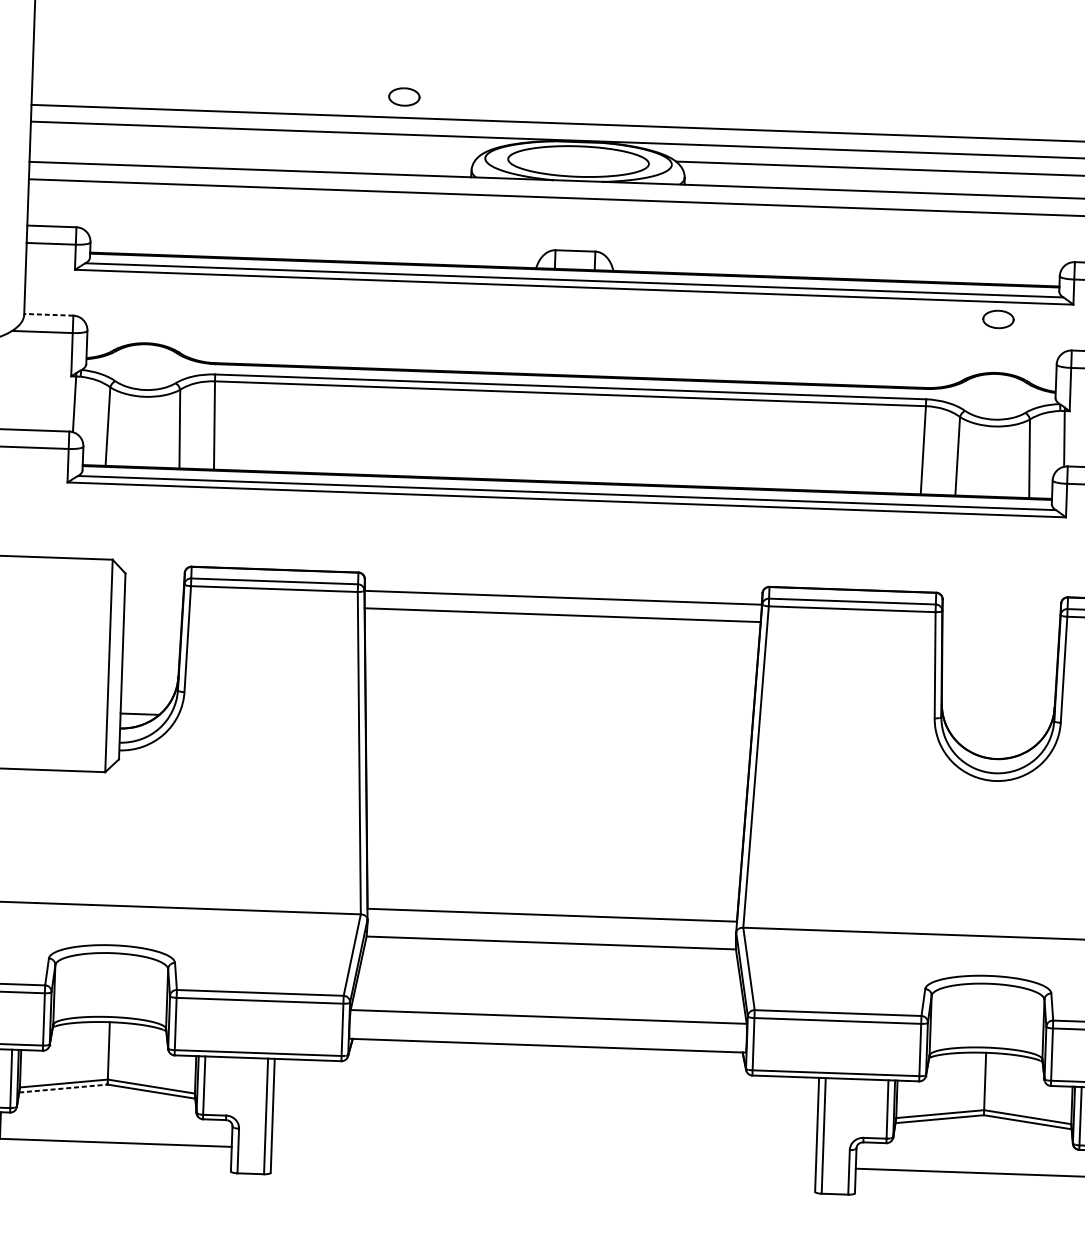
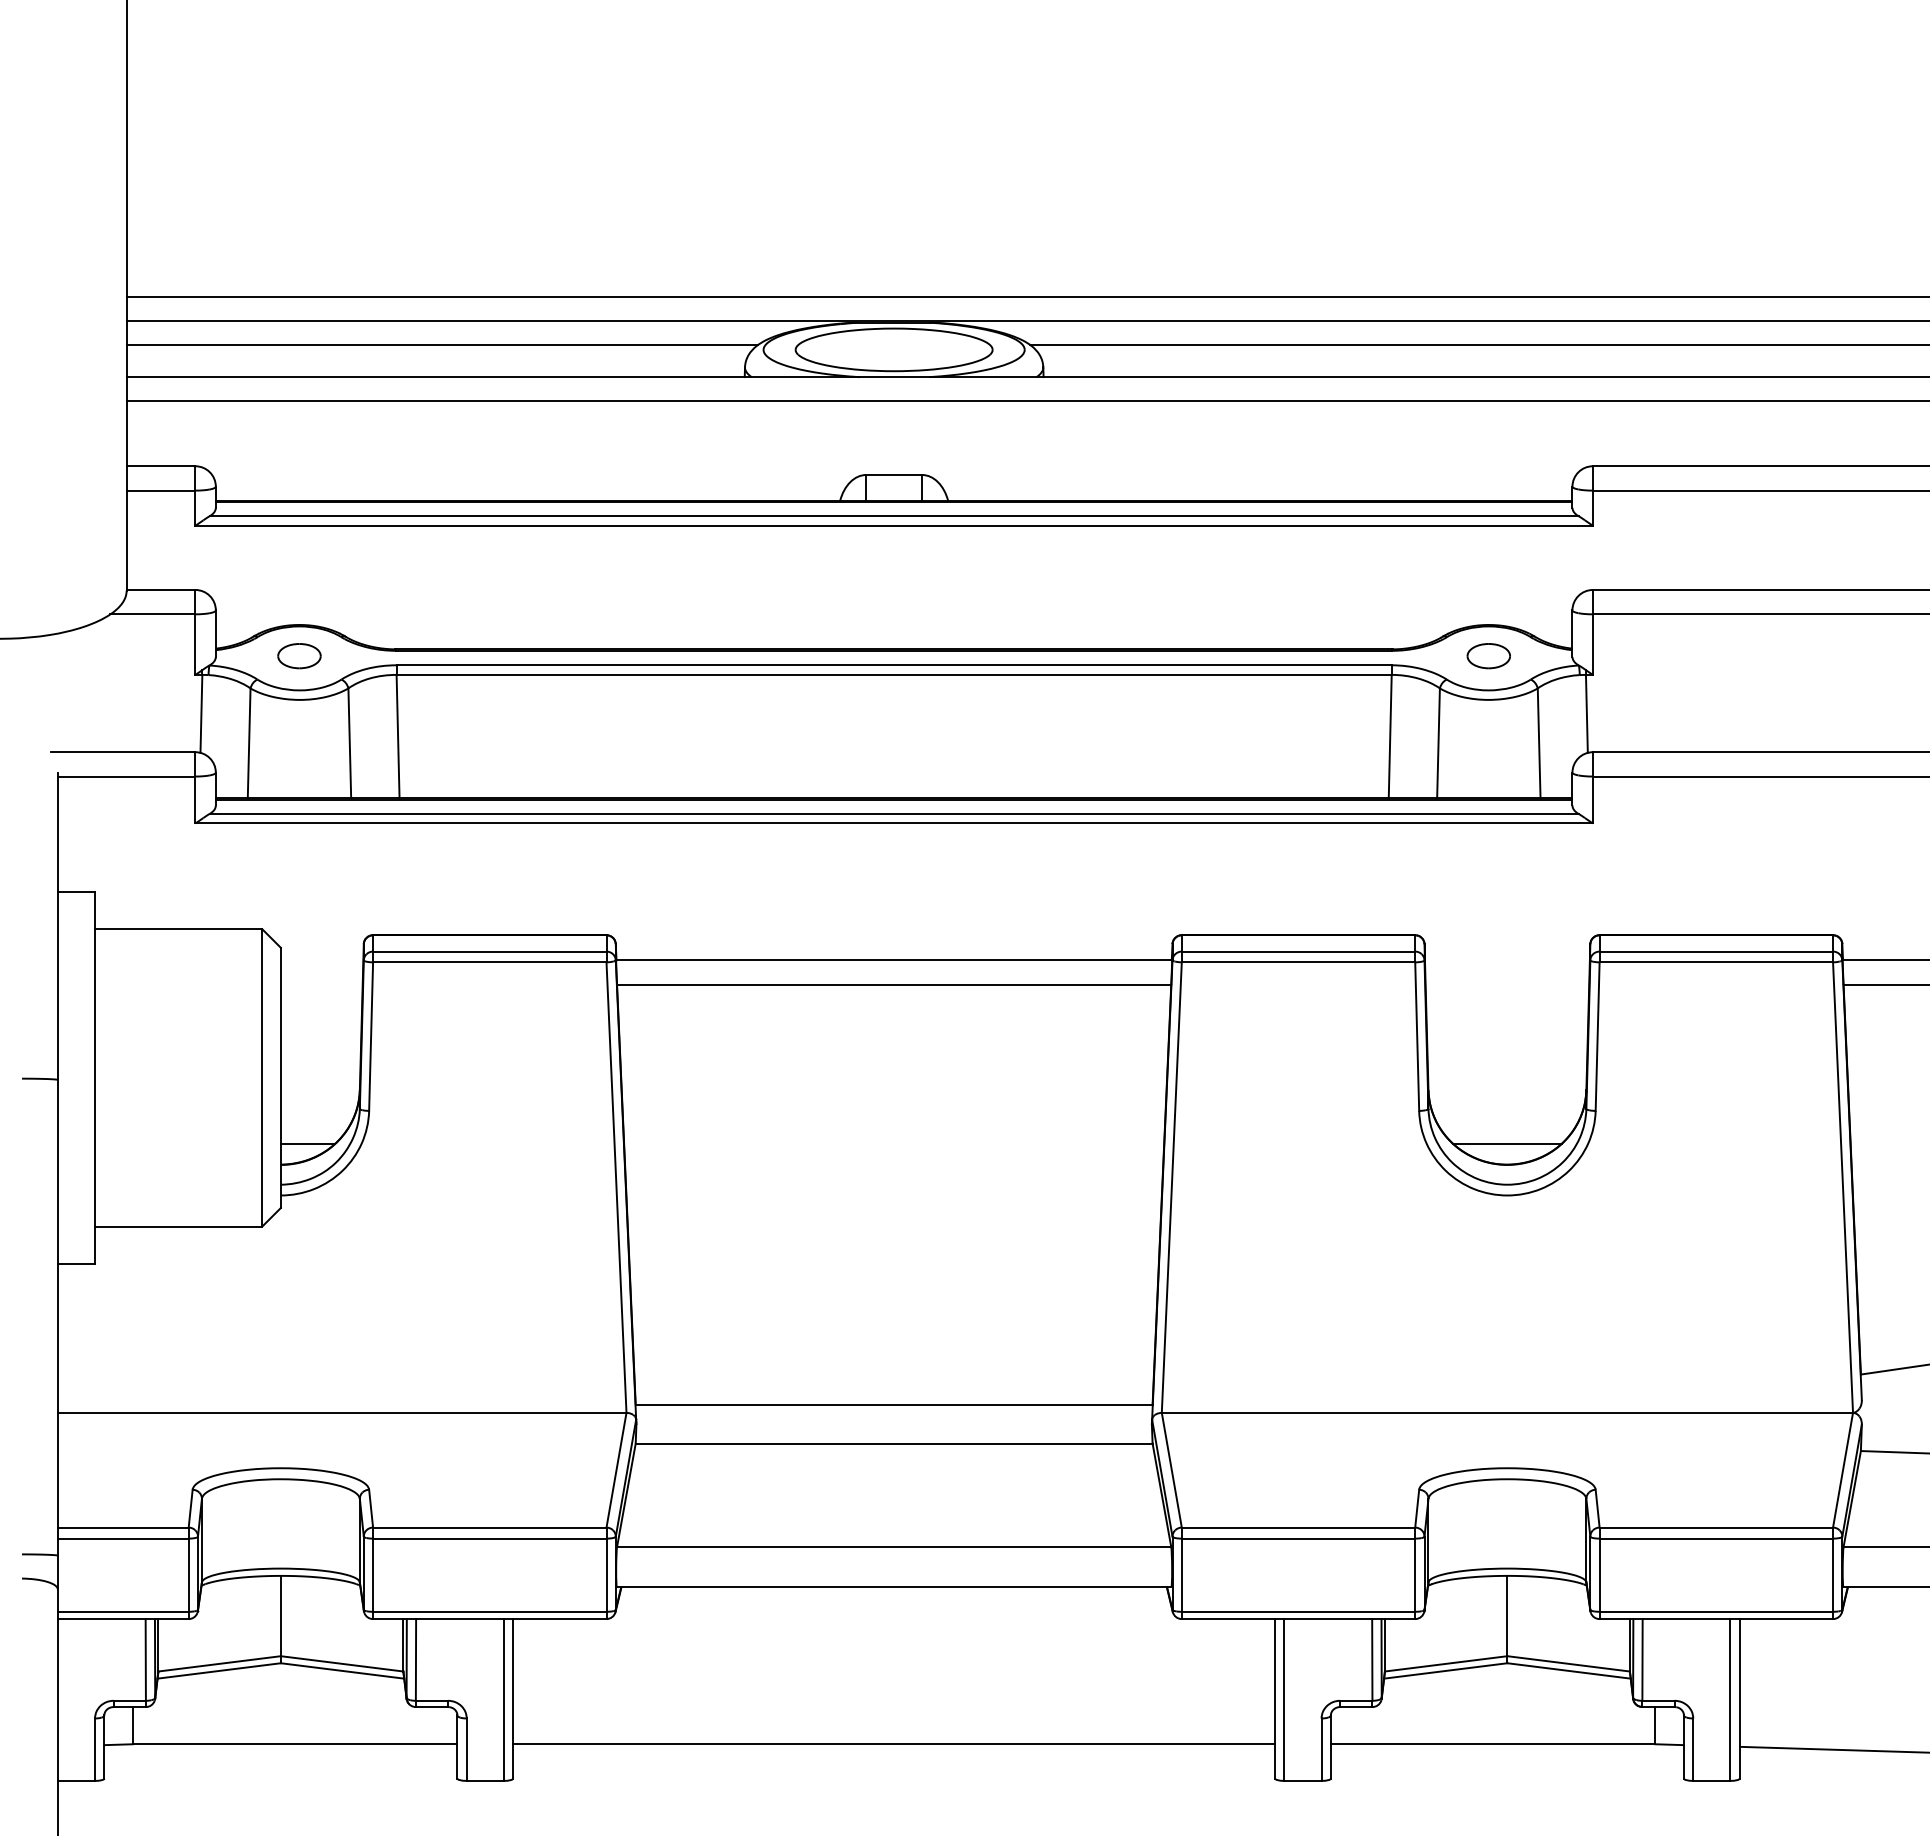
part: (404, 97) -> (299, 656), moved
line: (255, 147) -> (441, 345), added
line: (48, 314) -> (160, 589), dashed -> solid
part: (998, 319) -> (1488, 656), moved
line: (996, 743) -> (1507, 1143), added
line: (63, 1088) -> (219, 1670), dashed -> solid
line: (544, 1157) -> (894, 1744), added

